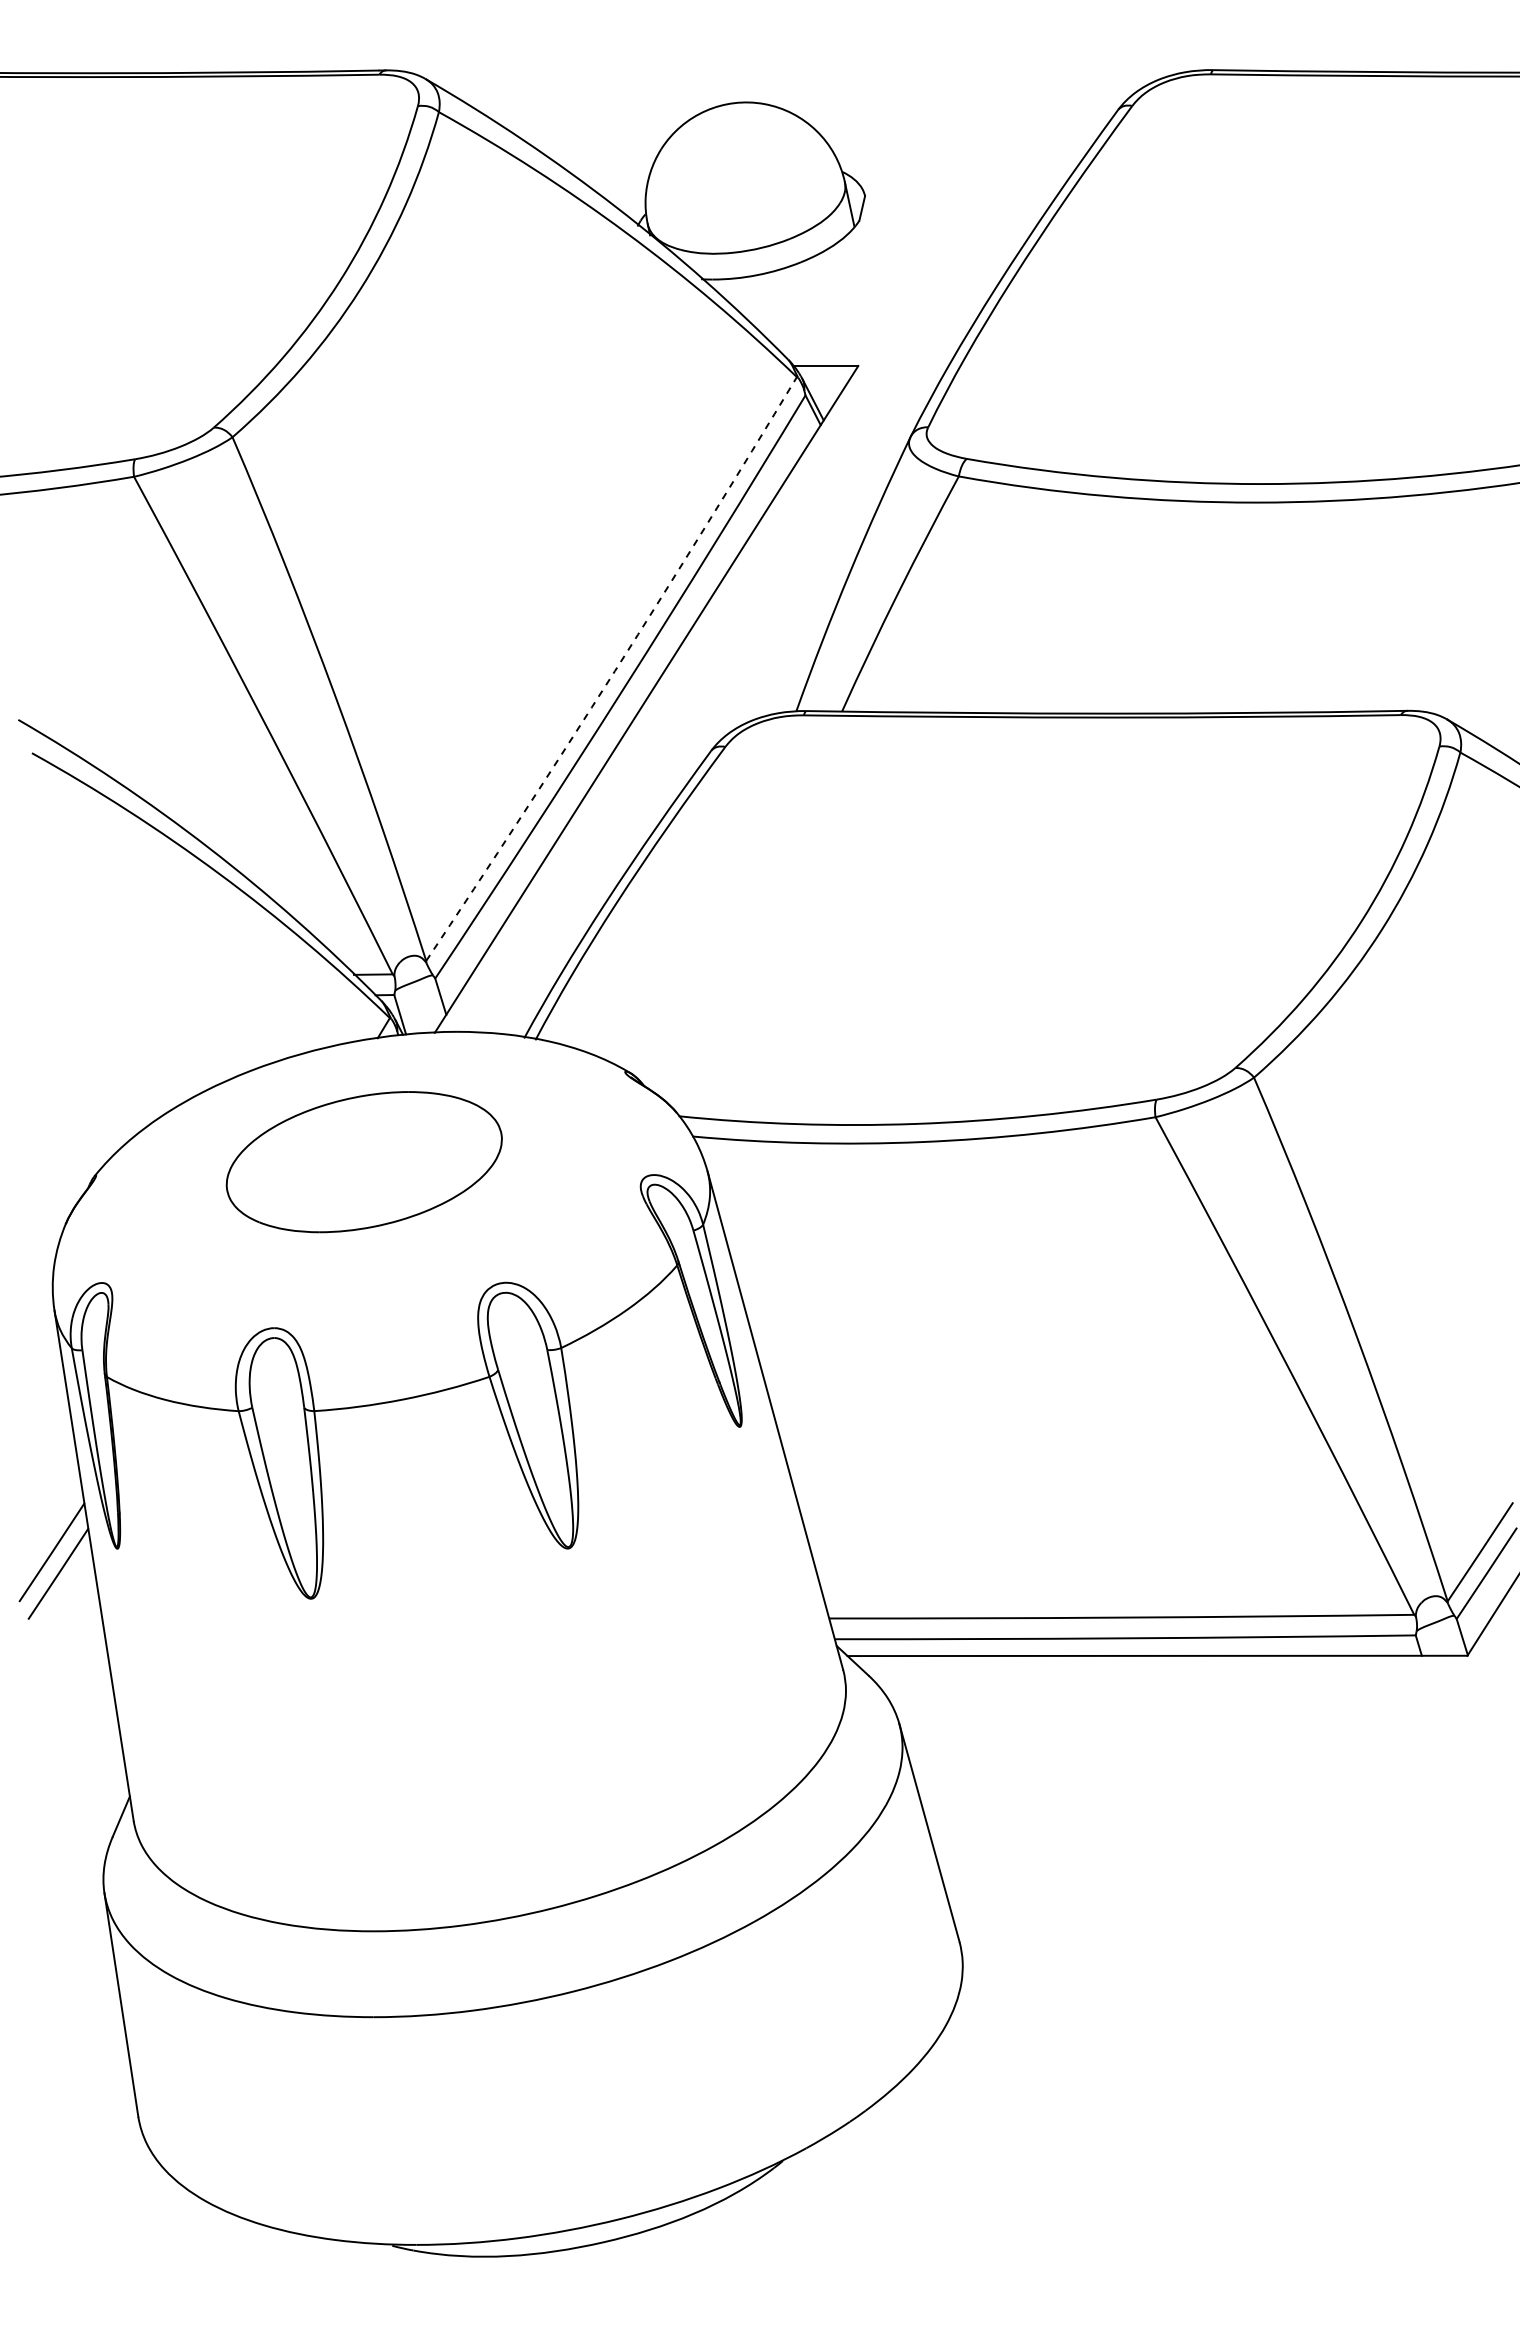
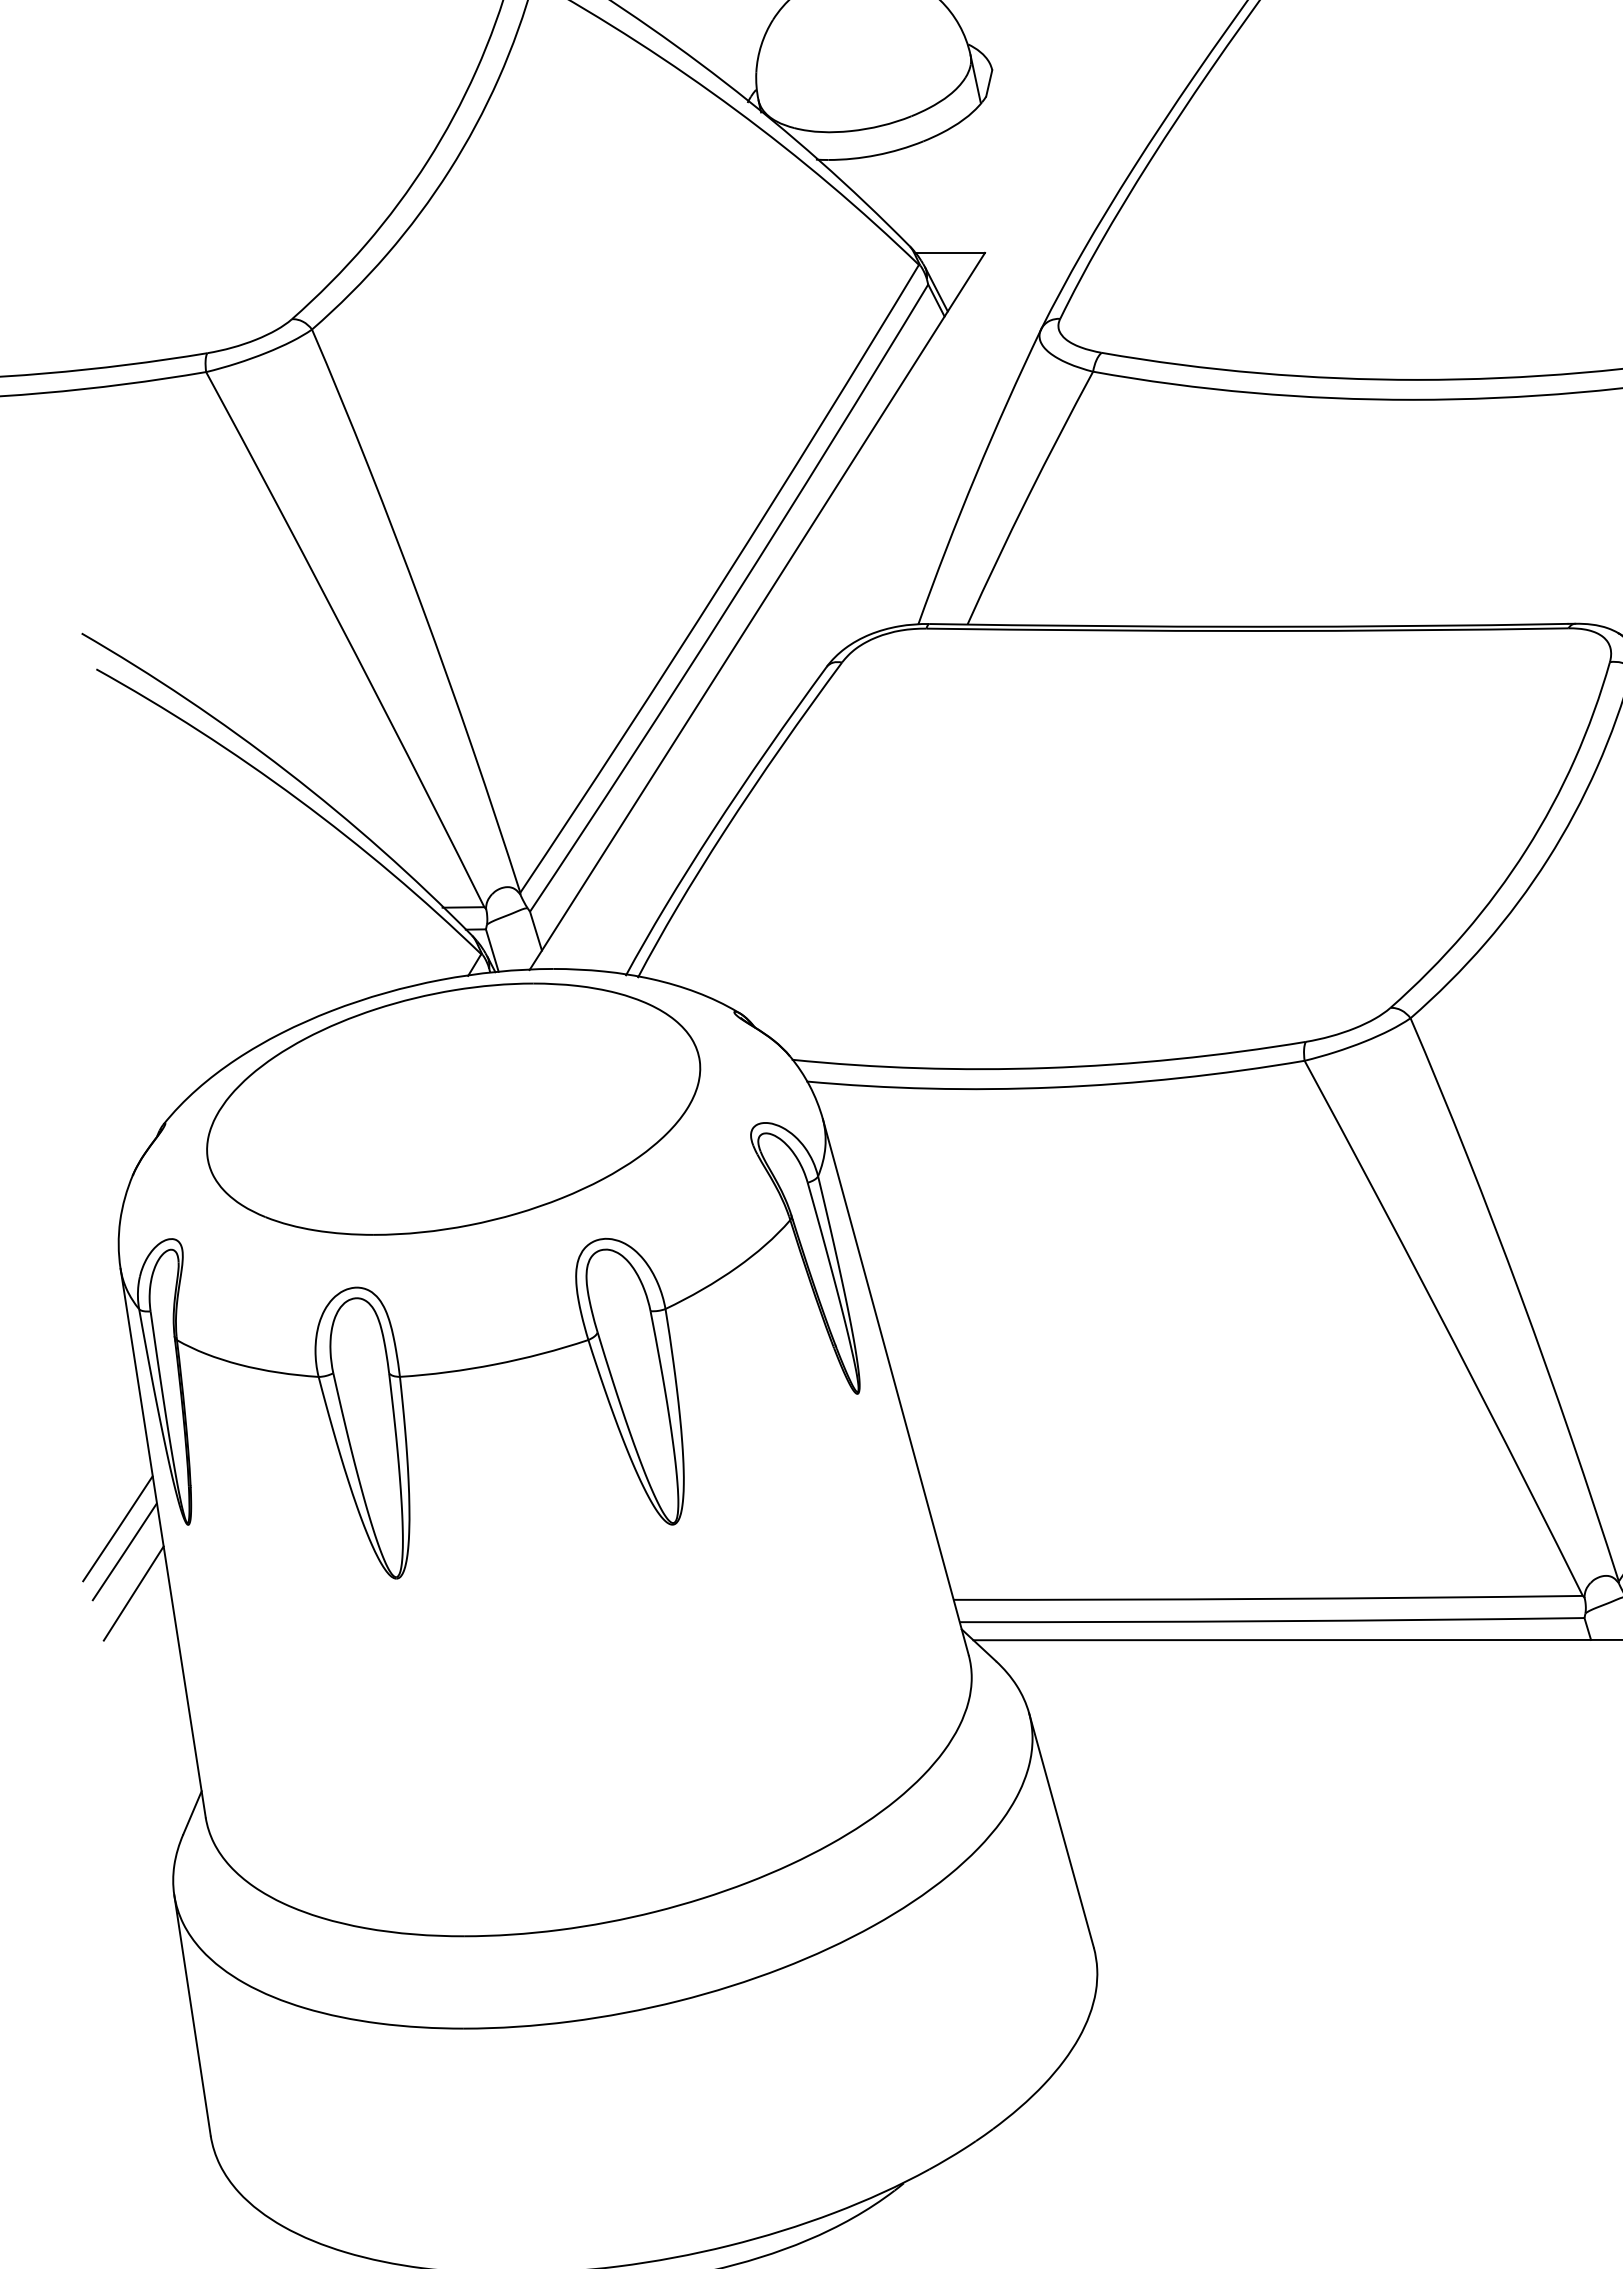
arc: (614, 671) -> (722, 581), dashed -> solid
part: (364, 1161) -> (453, 1108), size x1.67
line: (66, 1612) -> (133, 1593), added

